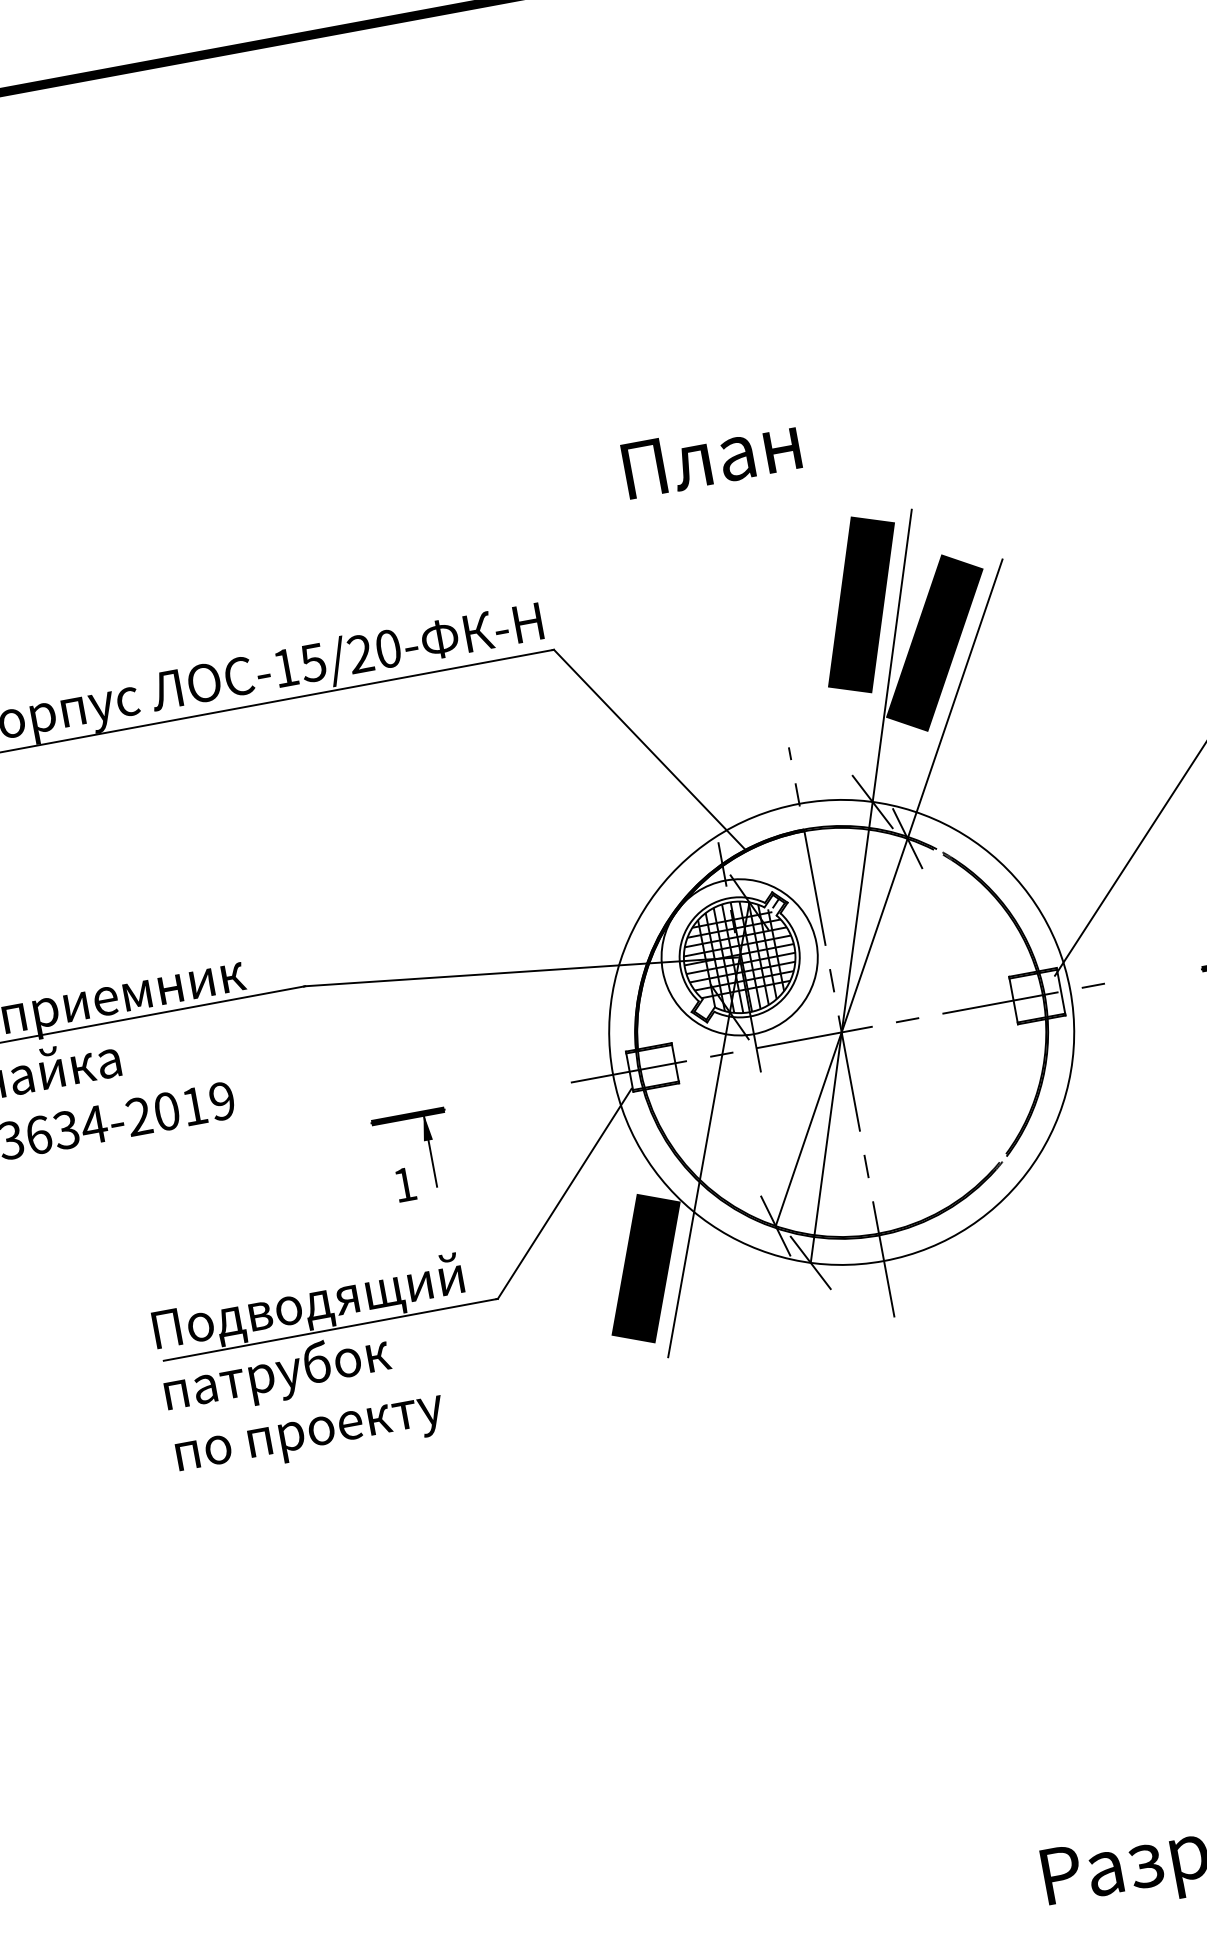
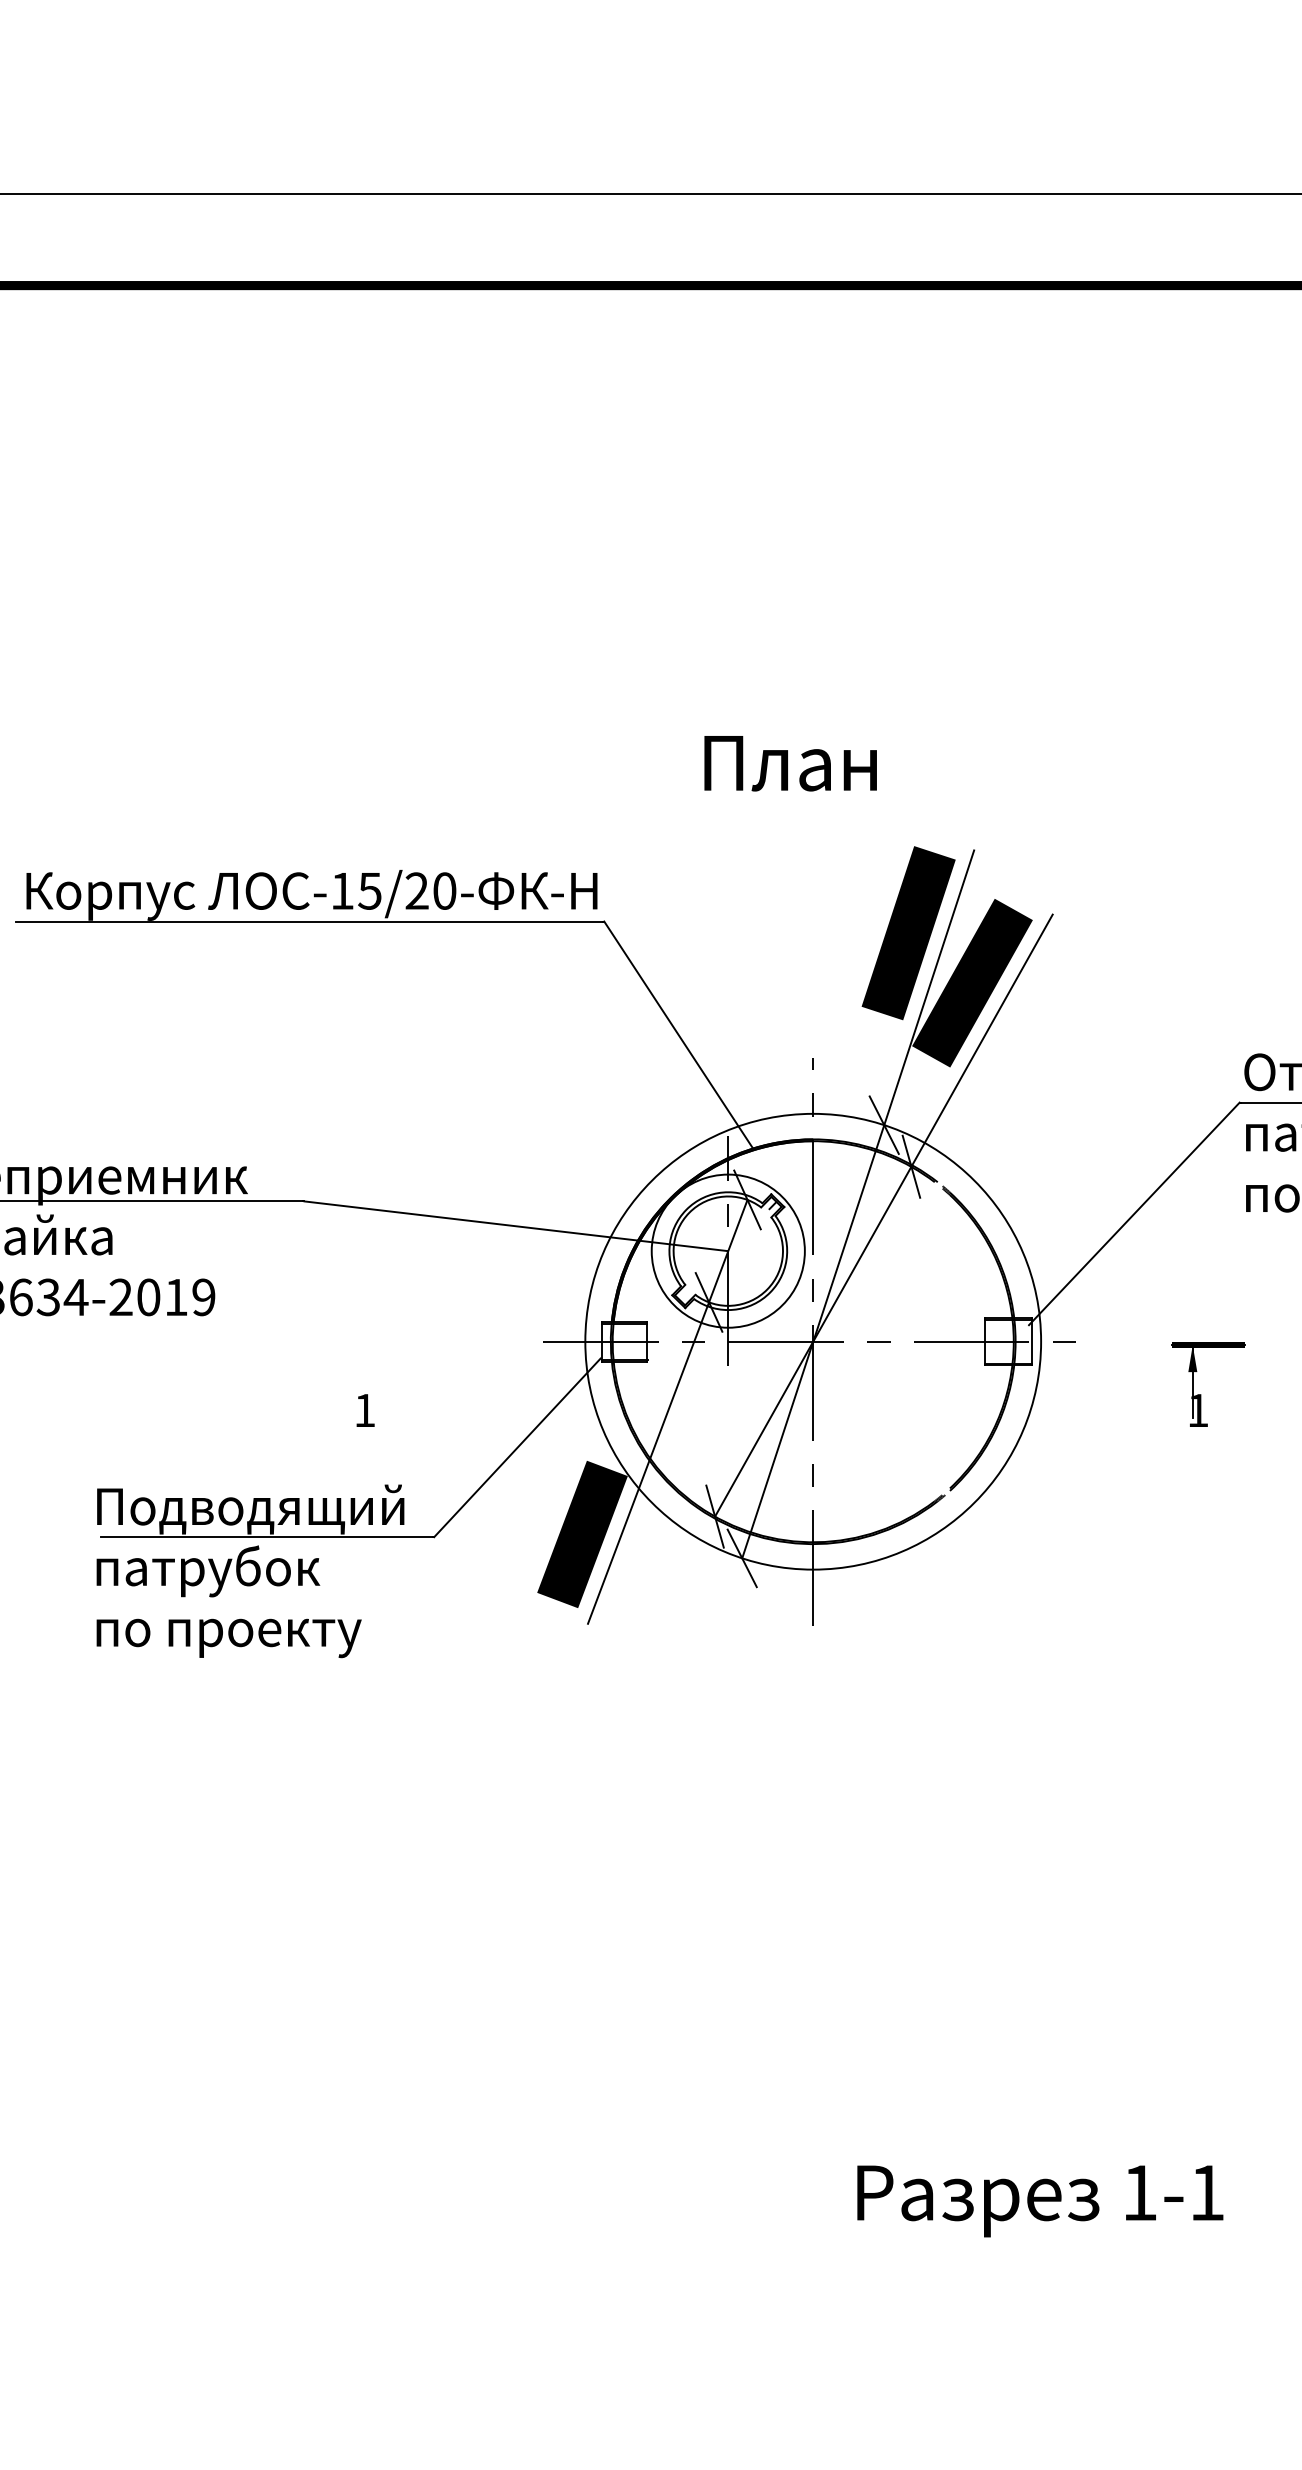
hatch: (738, 956) -> (727, 1250), removed
part: (424, 1140) -> (391, 1371), removed

